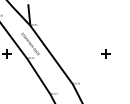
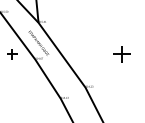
part: (105, 54) -> (121, 54), size x1.6

